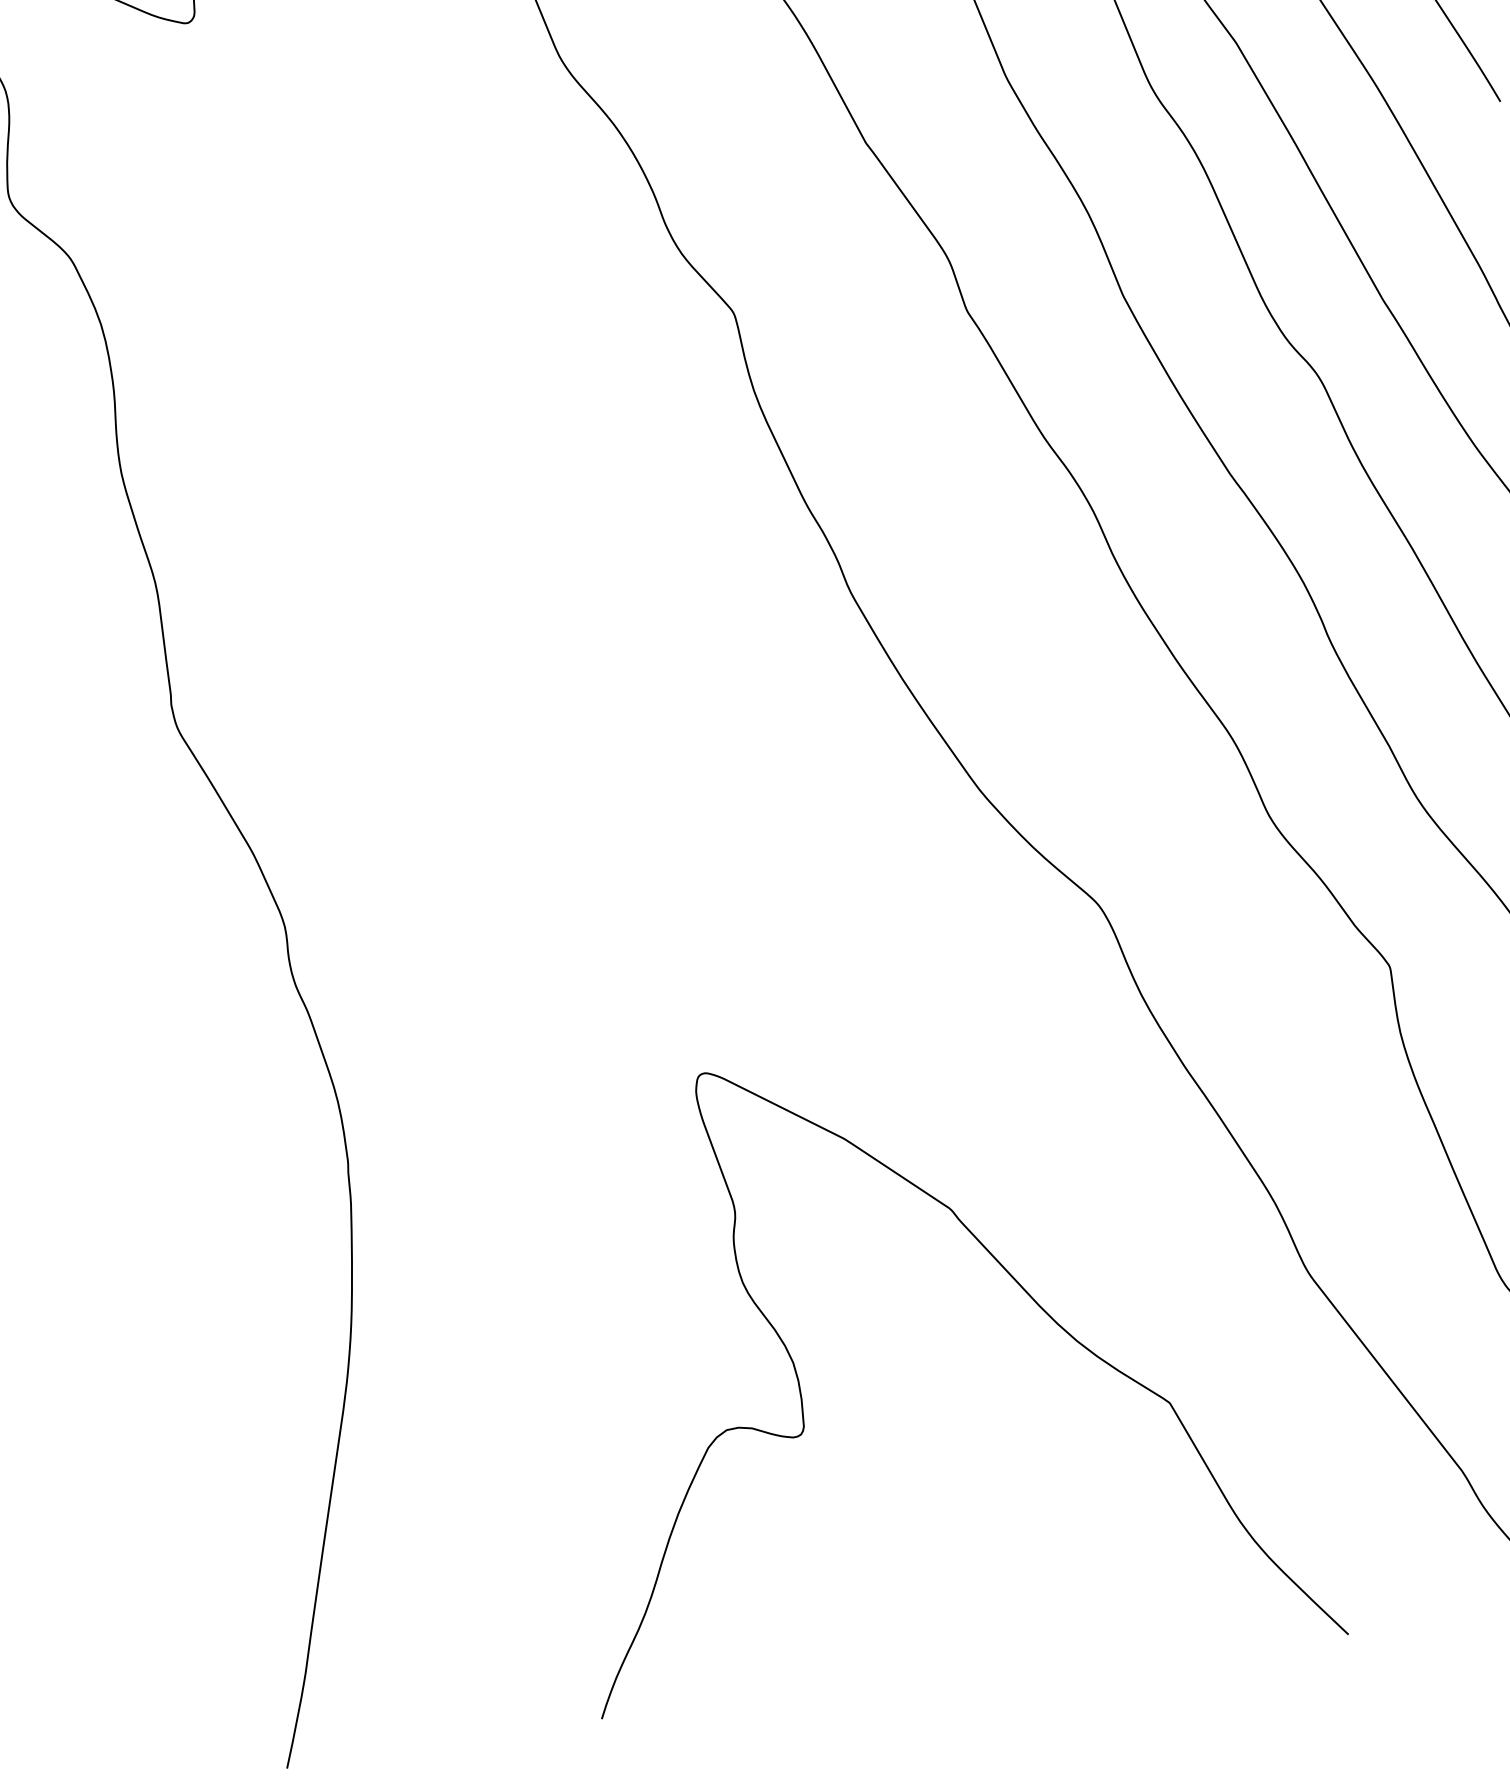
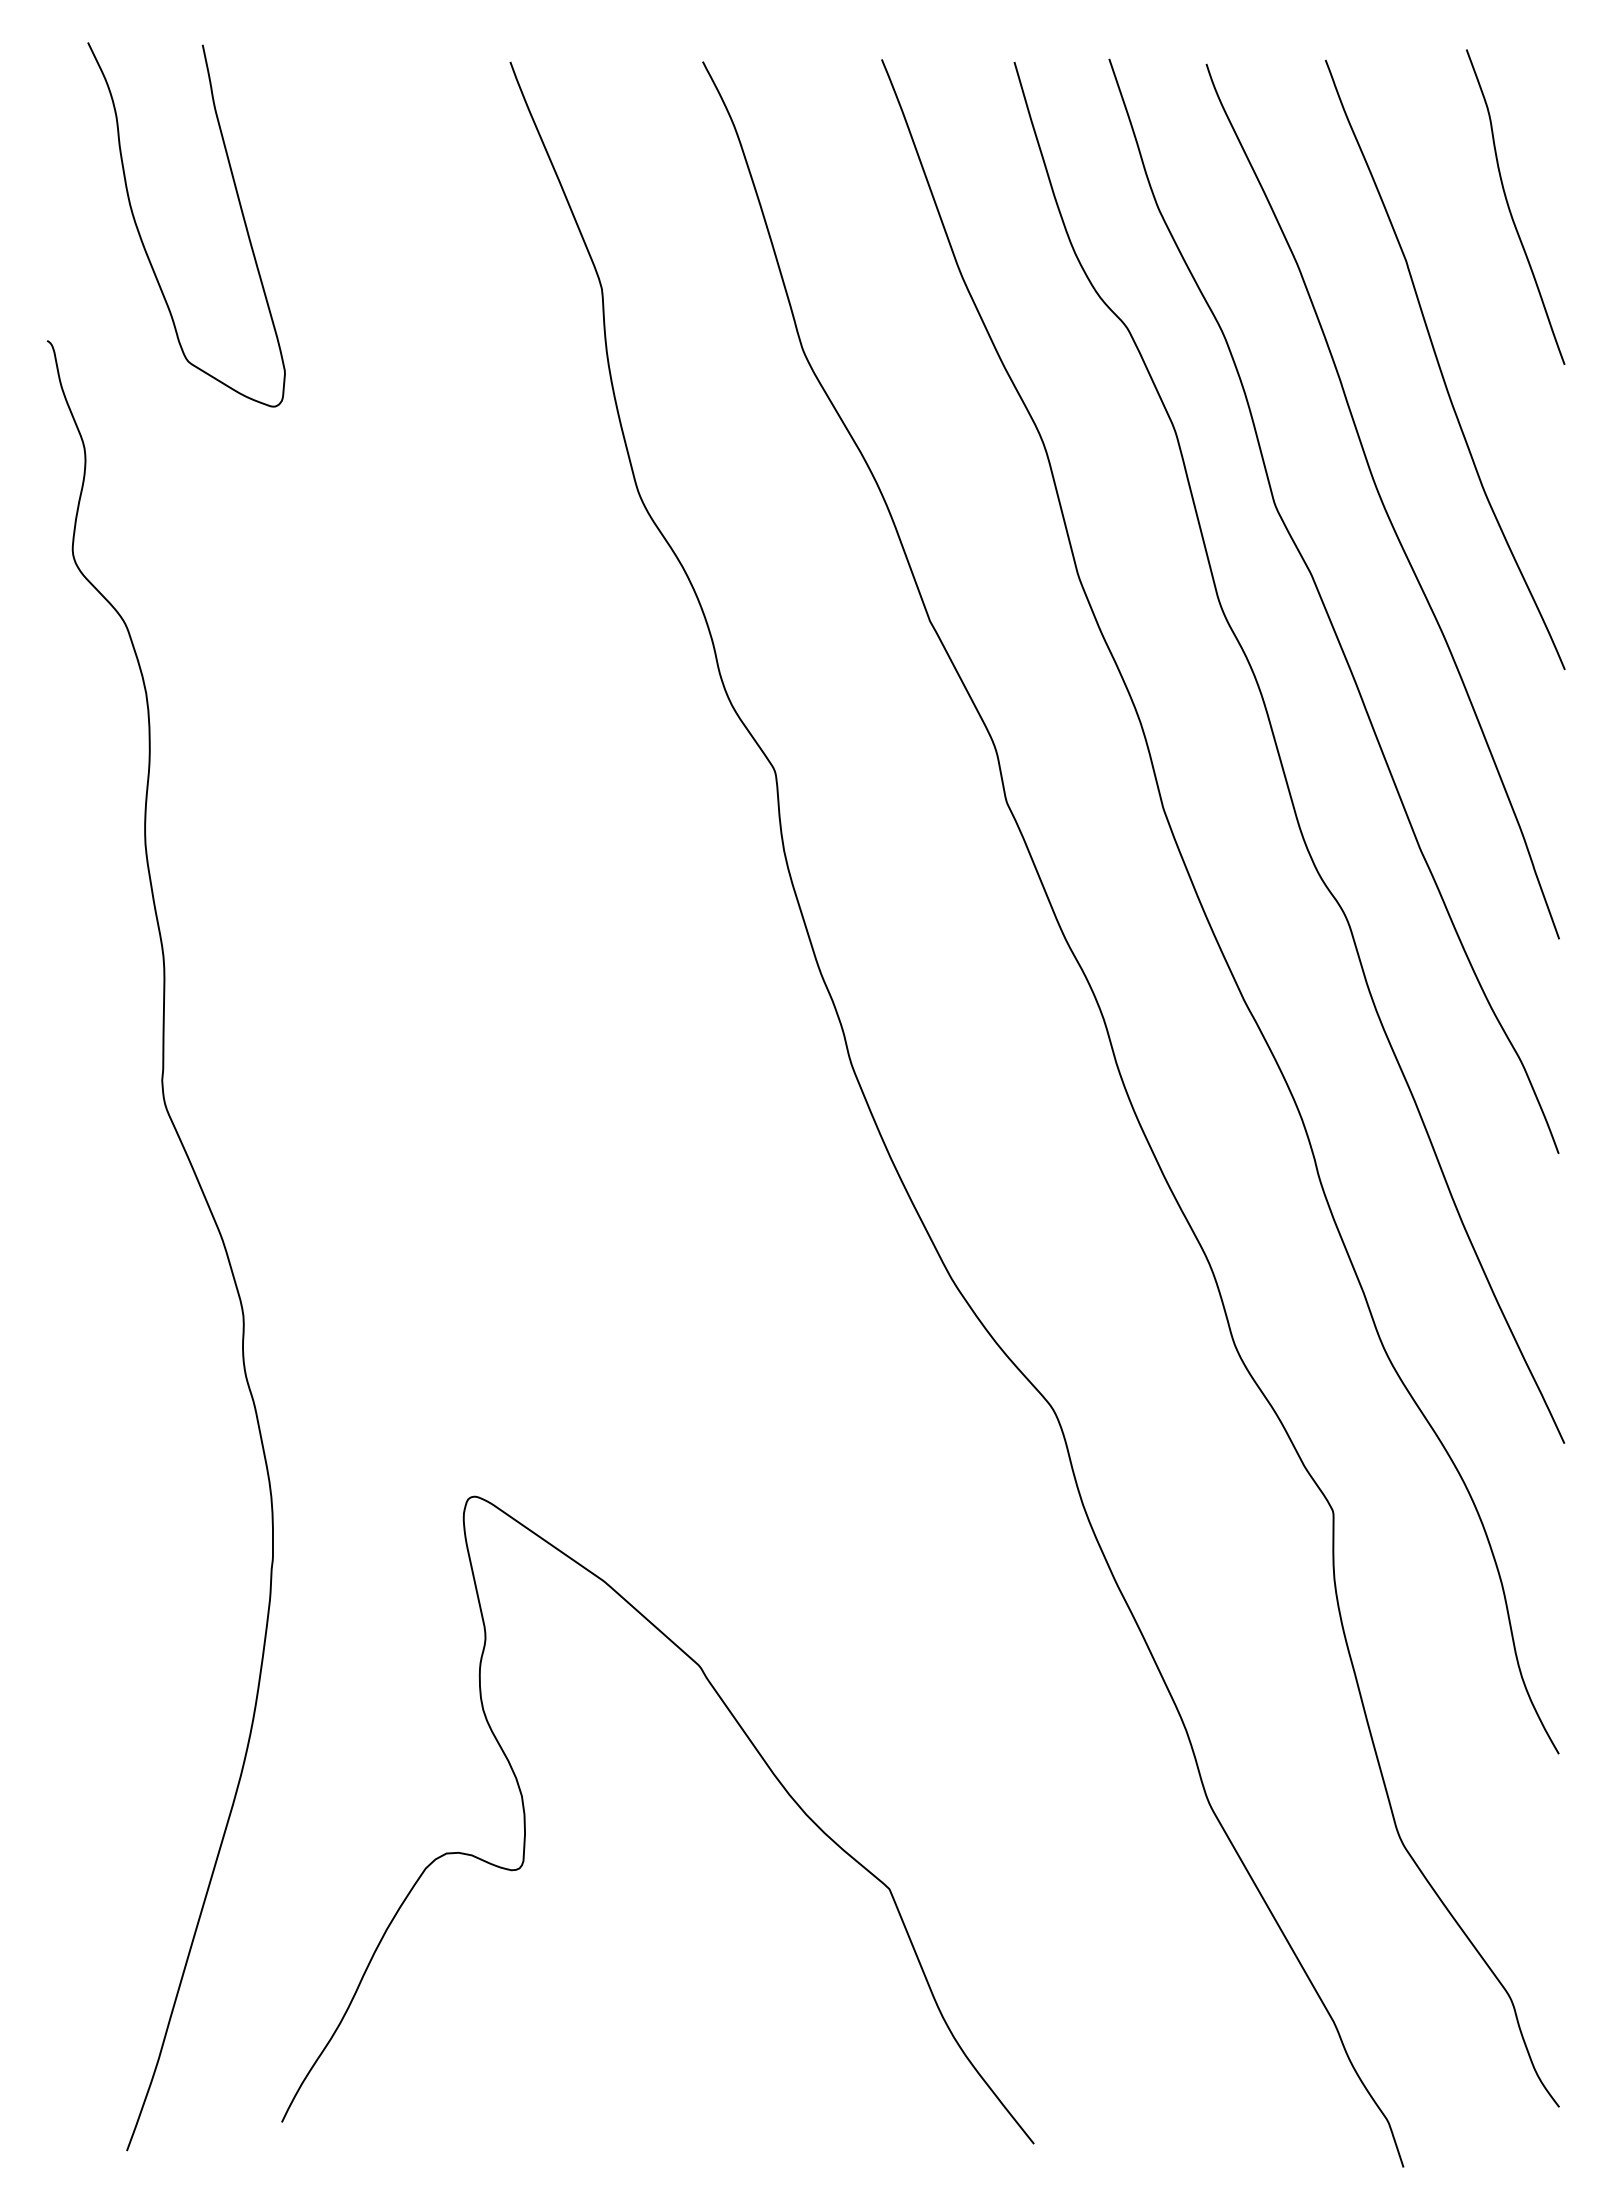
curve: (1018, 1285) -> (756, 1751), moved

